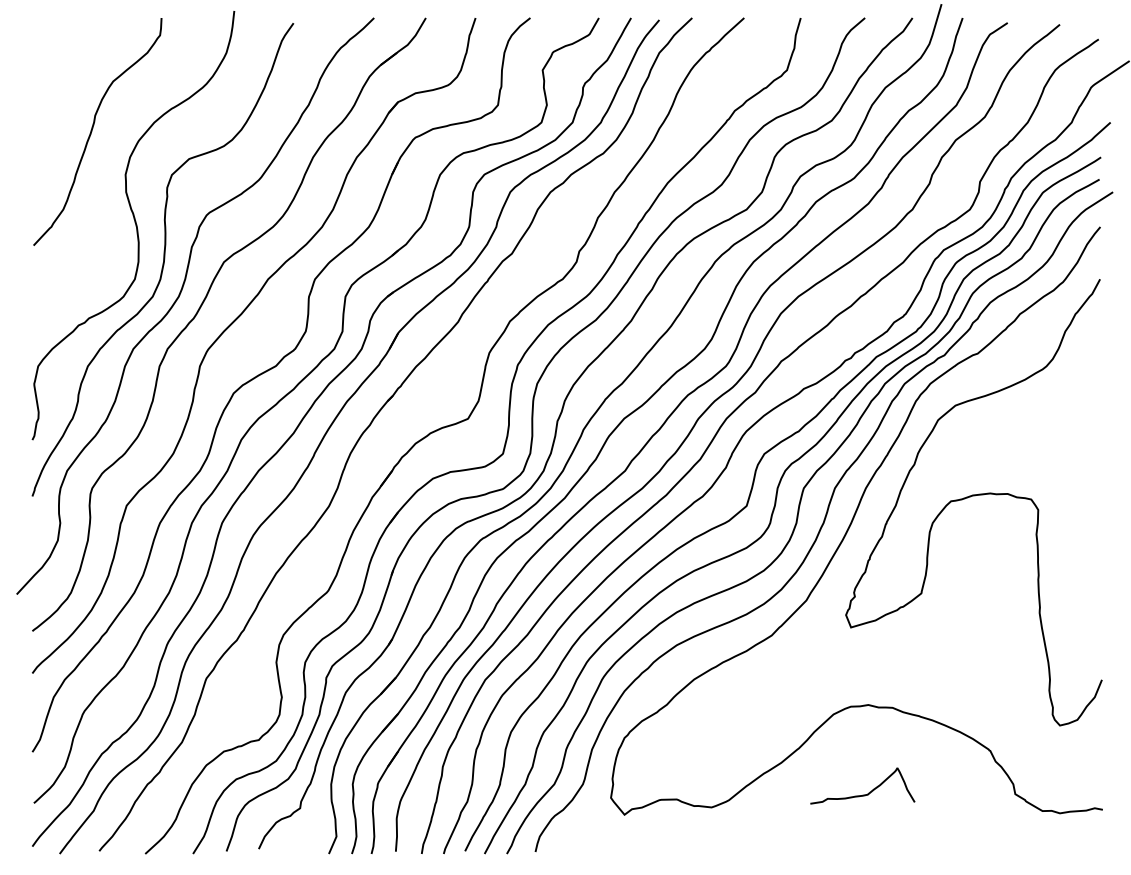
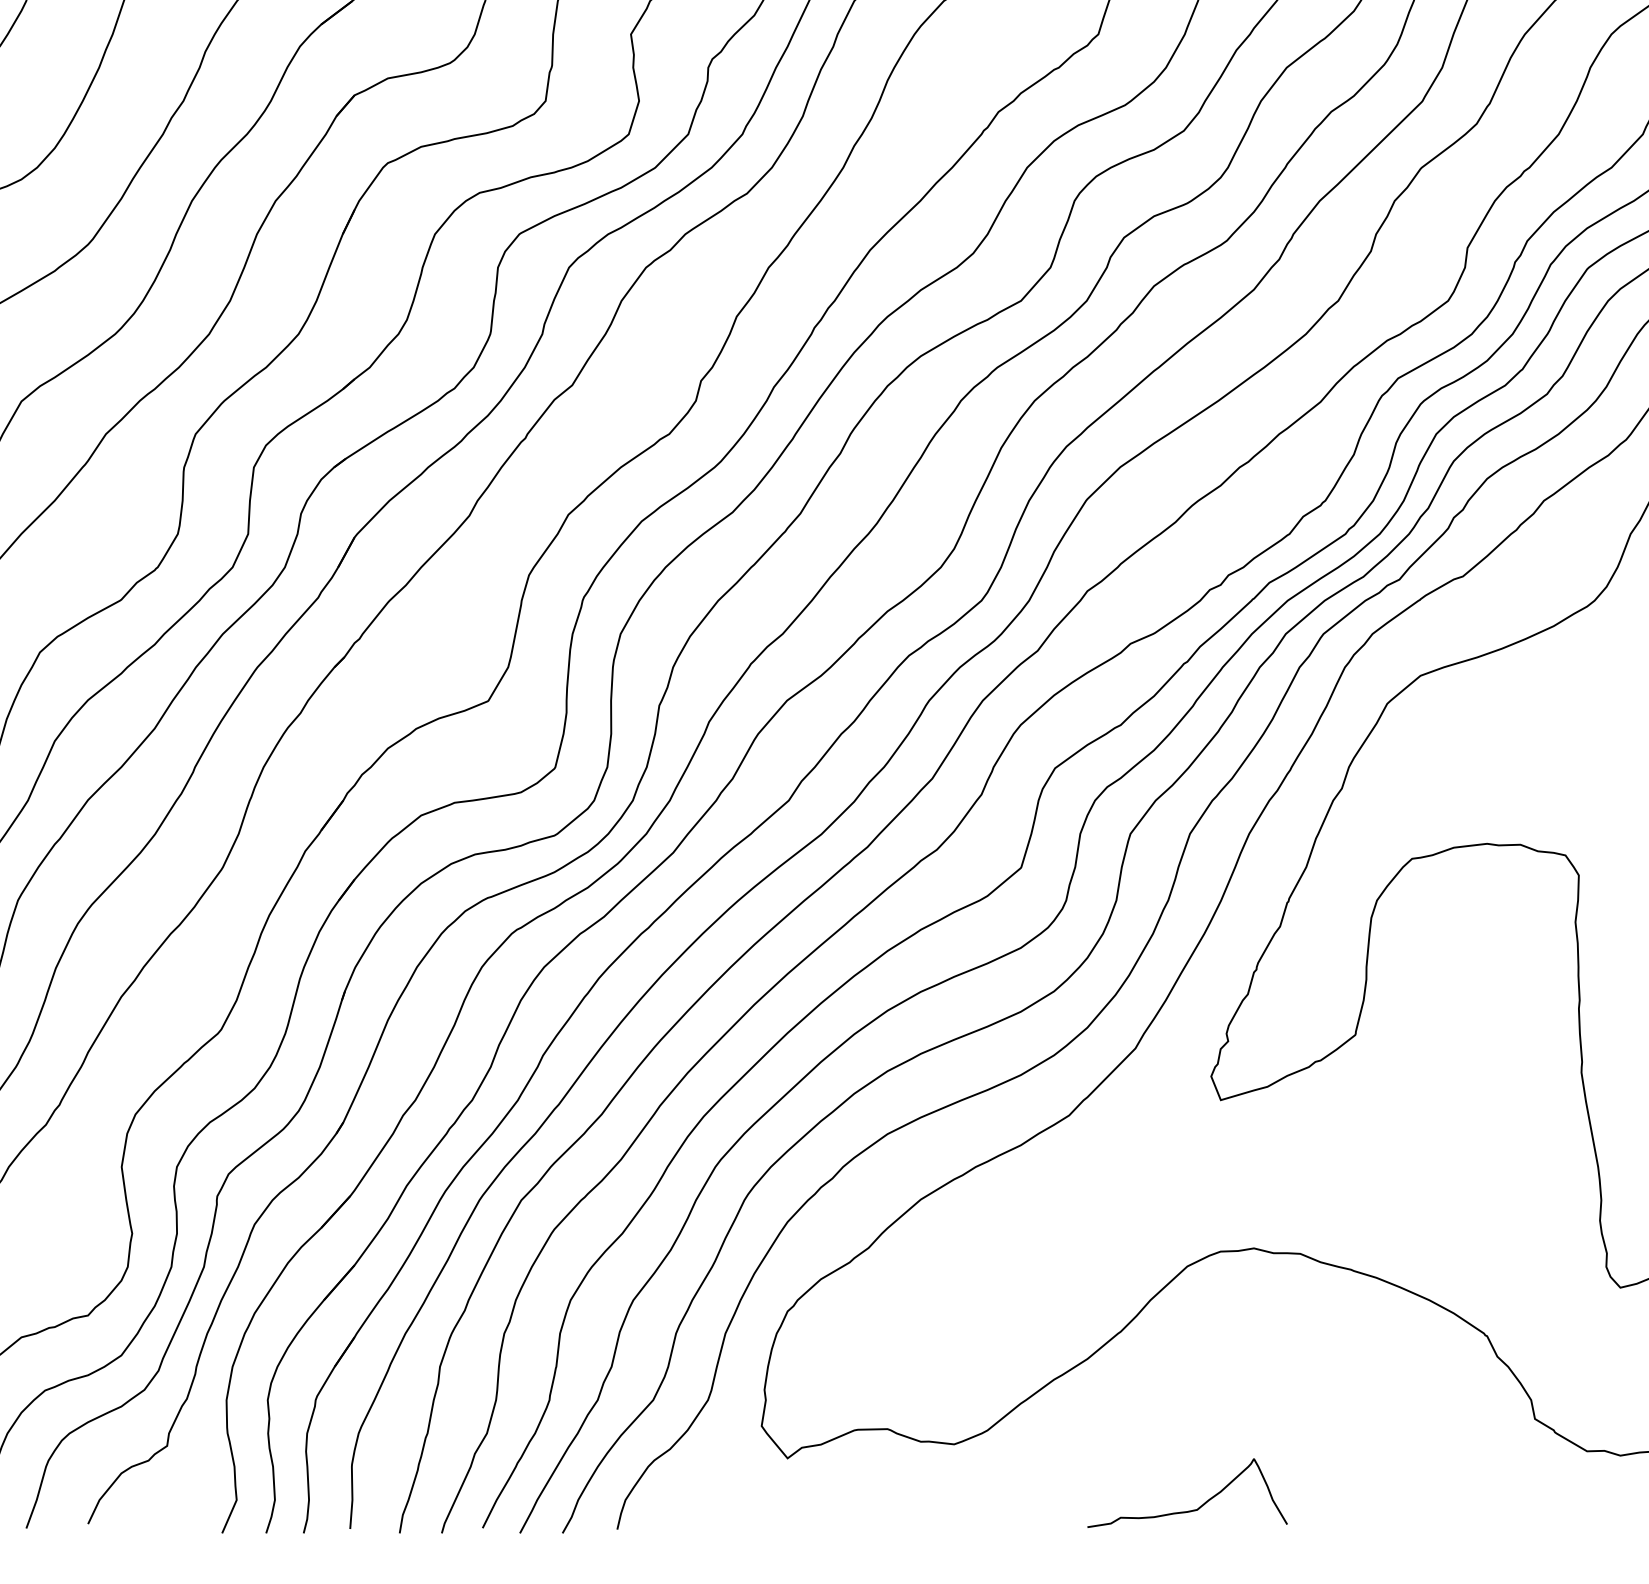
curve: (862, 794) -> (1187, 1509), moved

